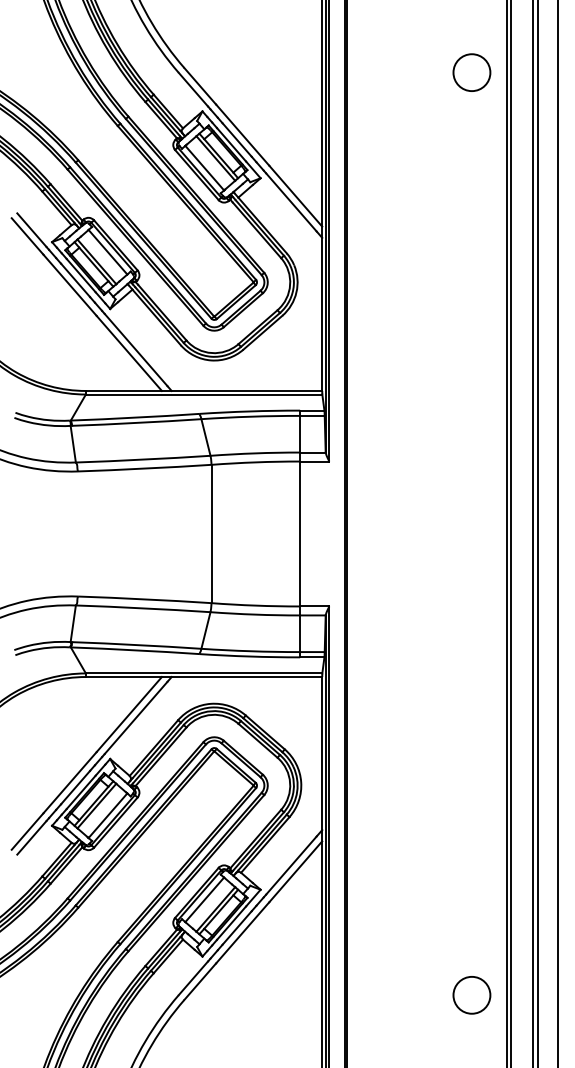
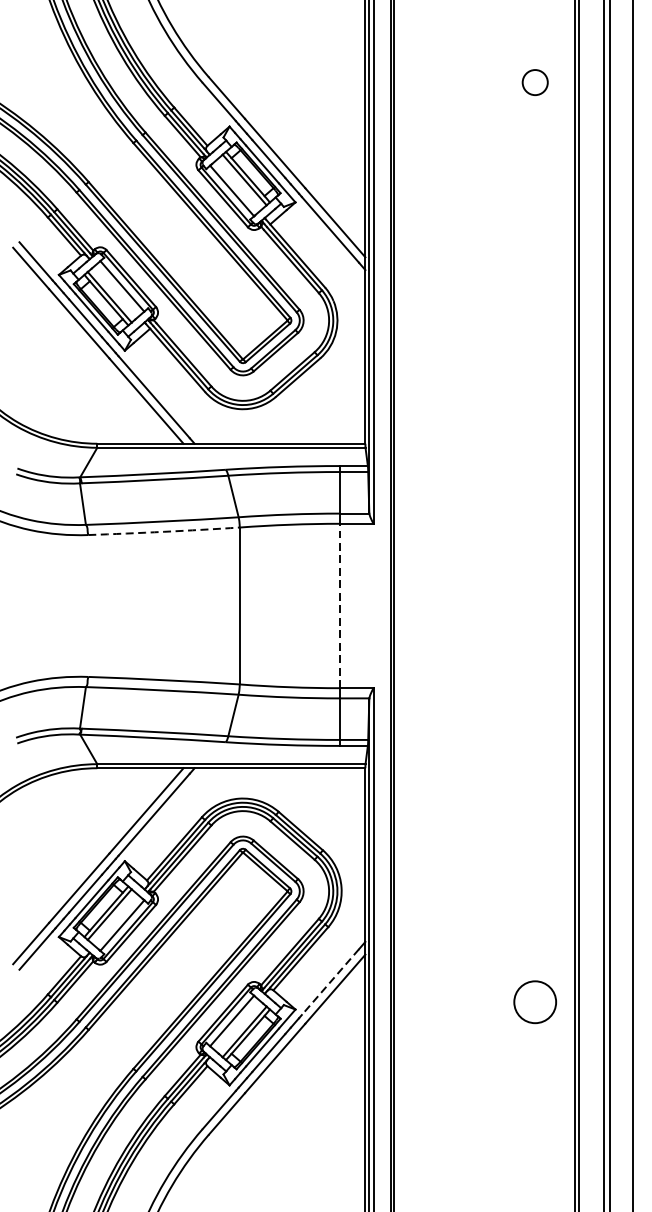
circle: (471, 72) -> (534, 82), size x0.6
arc: (144, 468) -> (163, 531), solid -> dashed
line: (300, 533) -> (340, 605), solid -> dashed
line: (291, 865) -> (330, 982), solid -> dashed
circle: (471, 995) -> (534, 1002), moved

